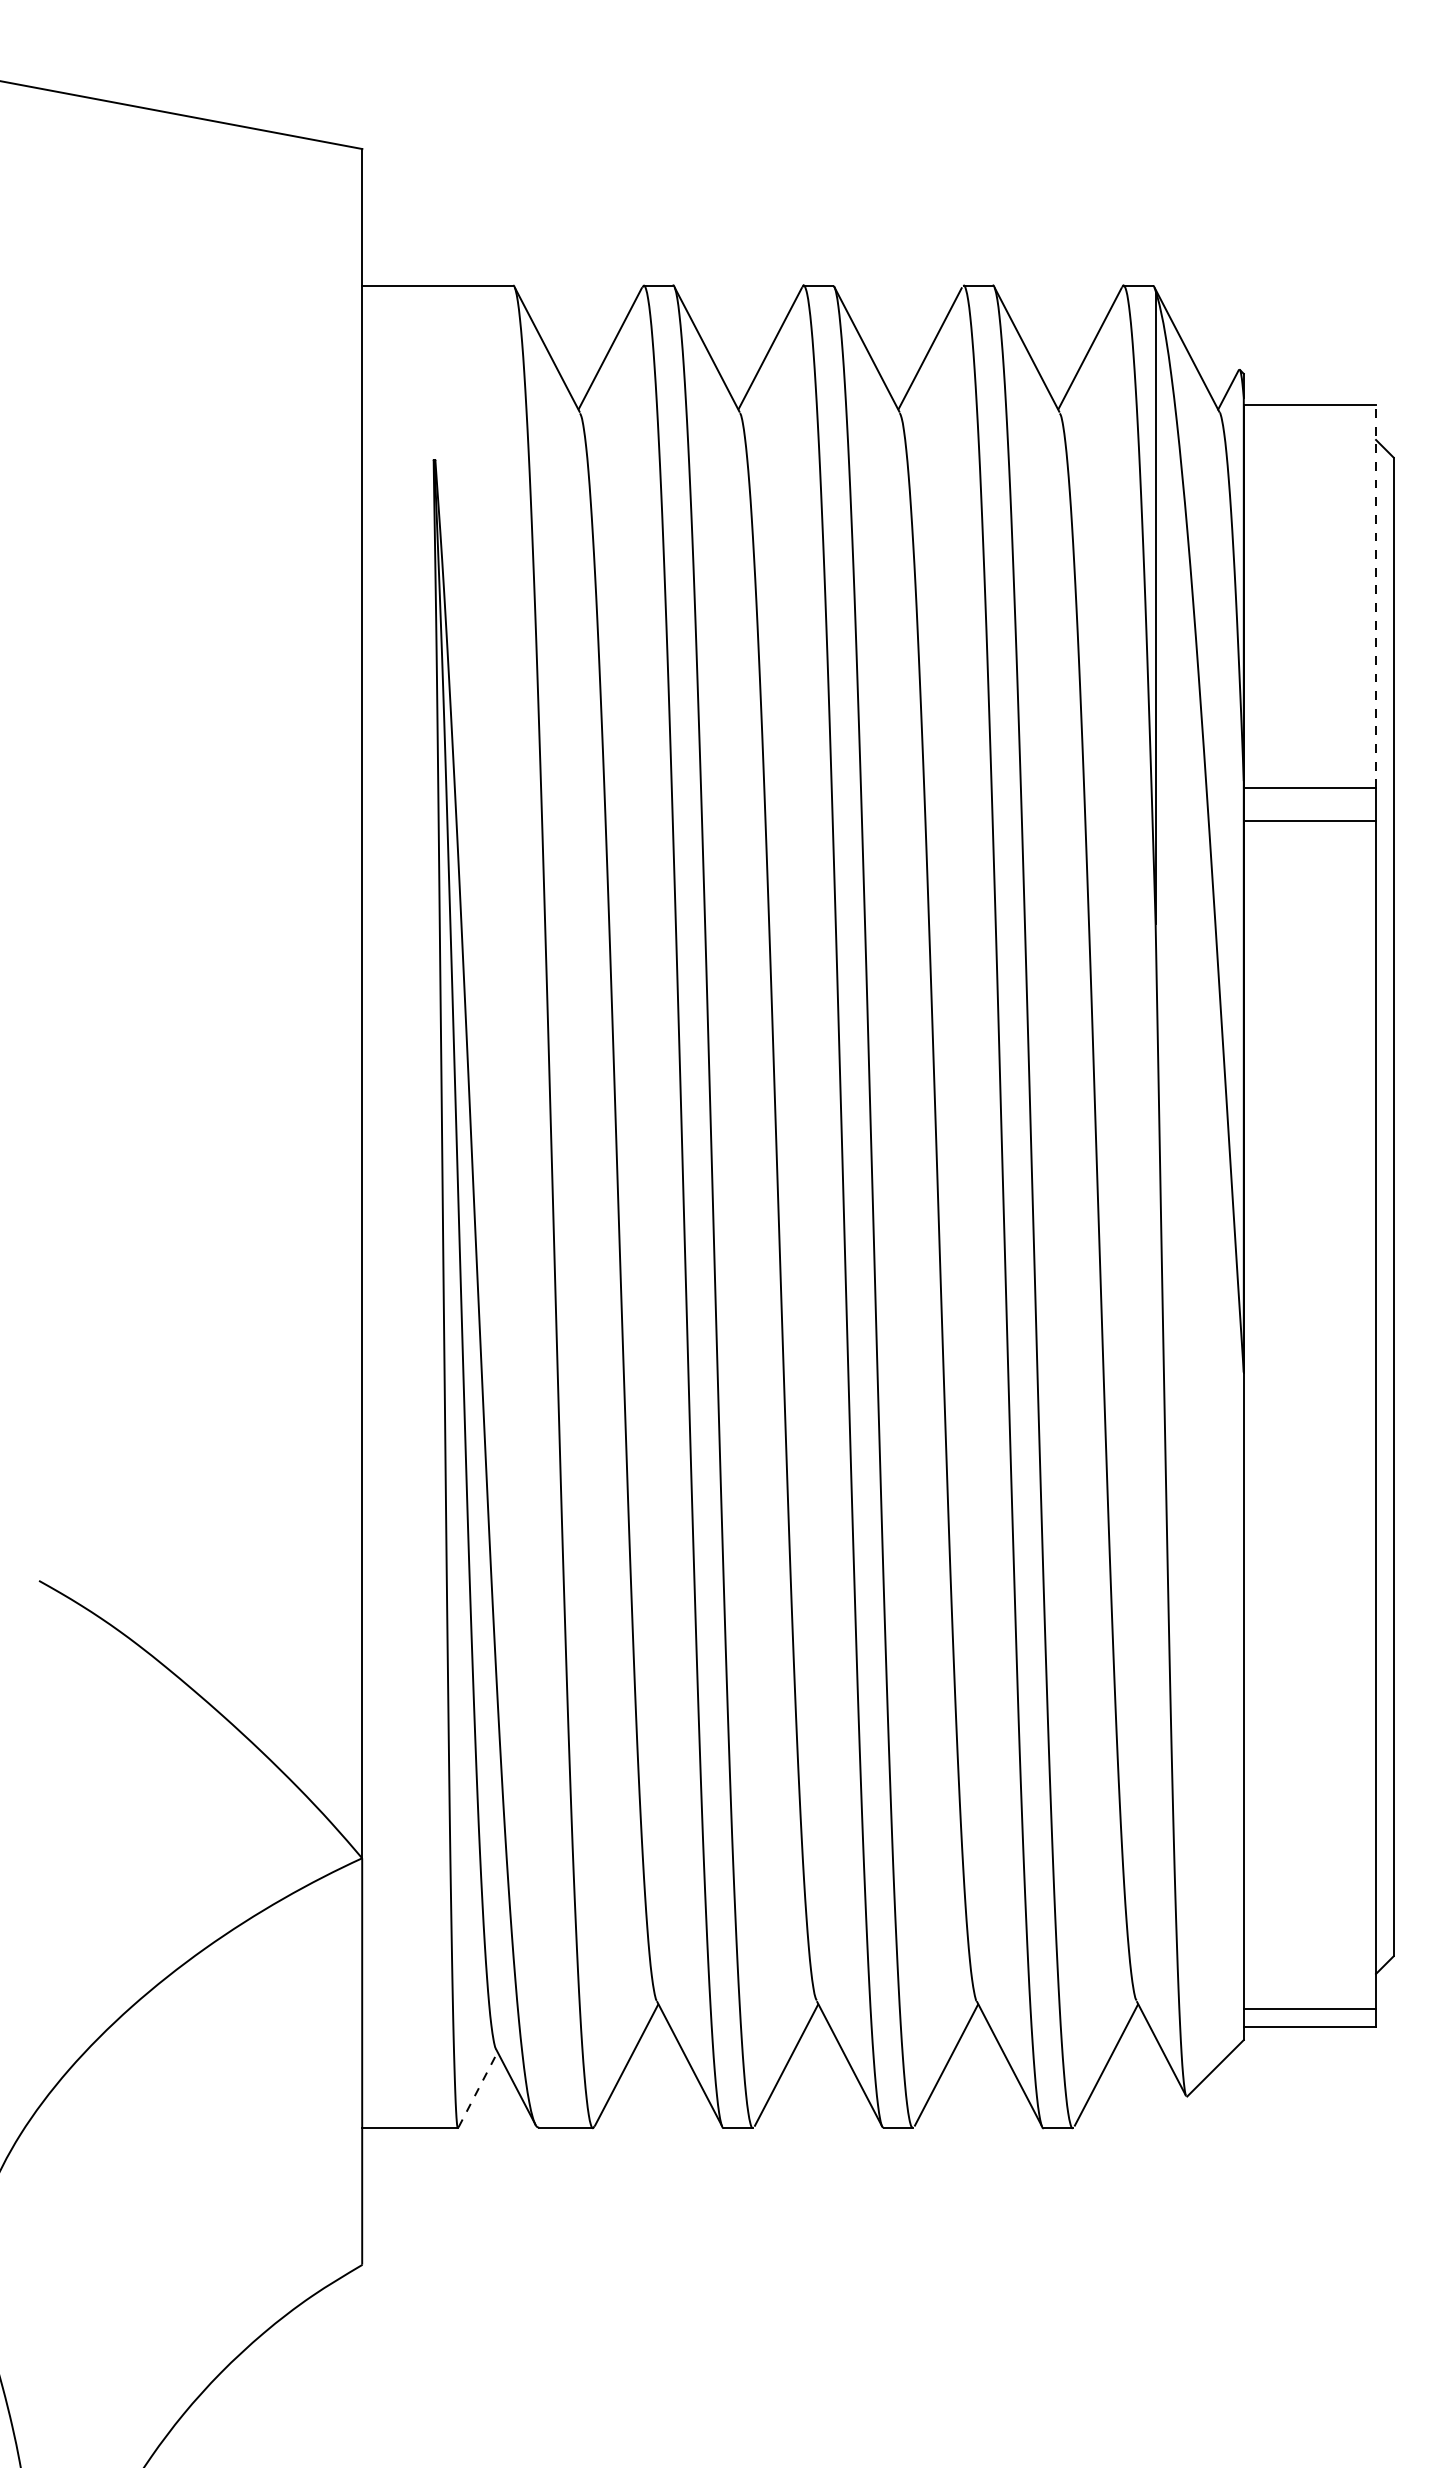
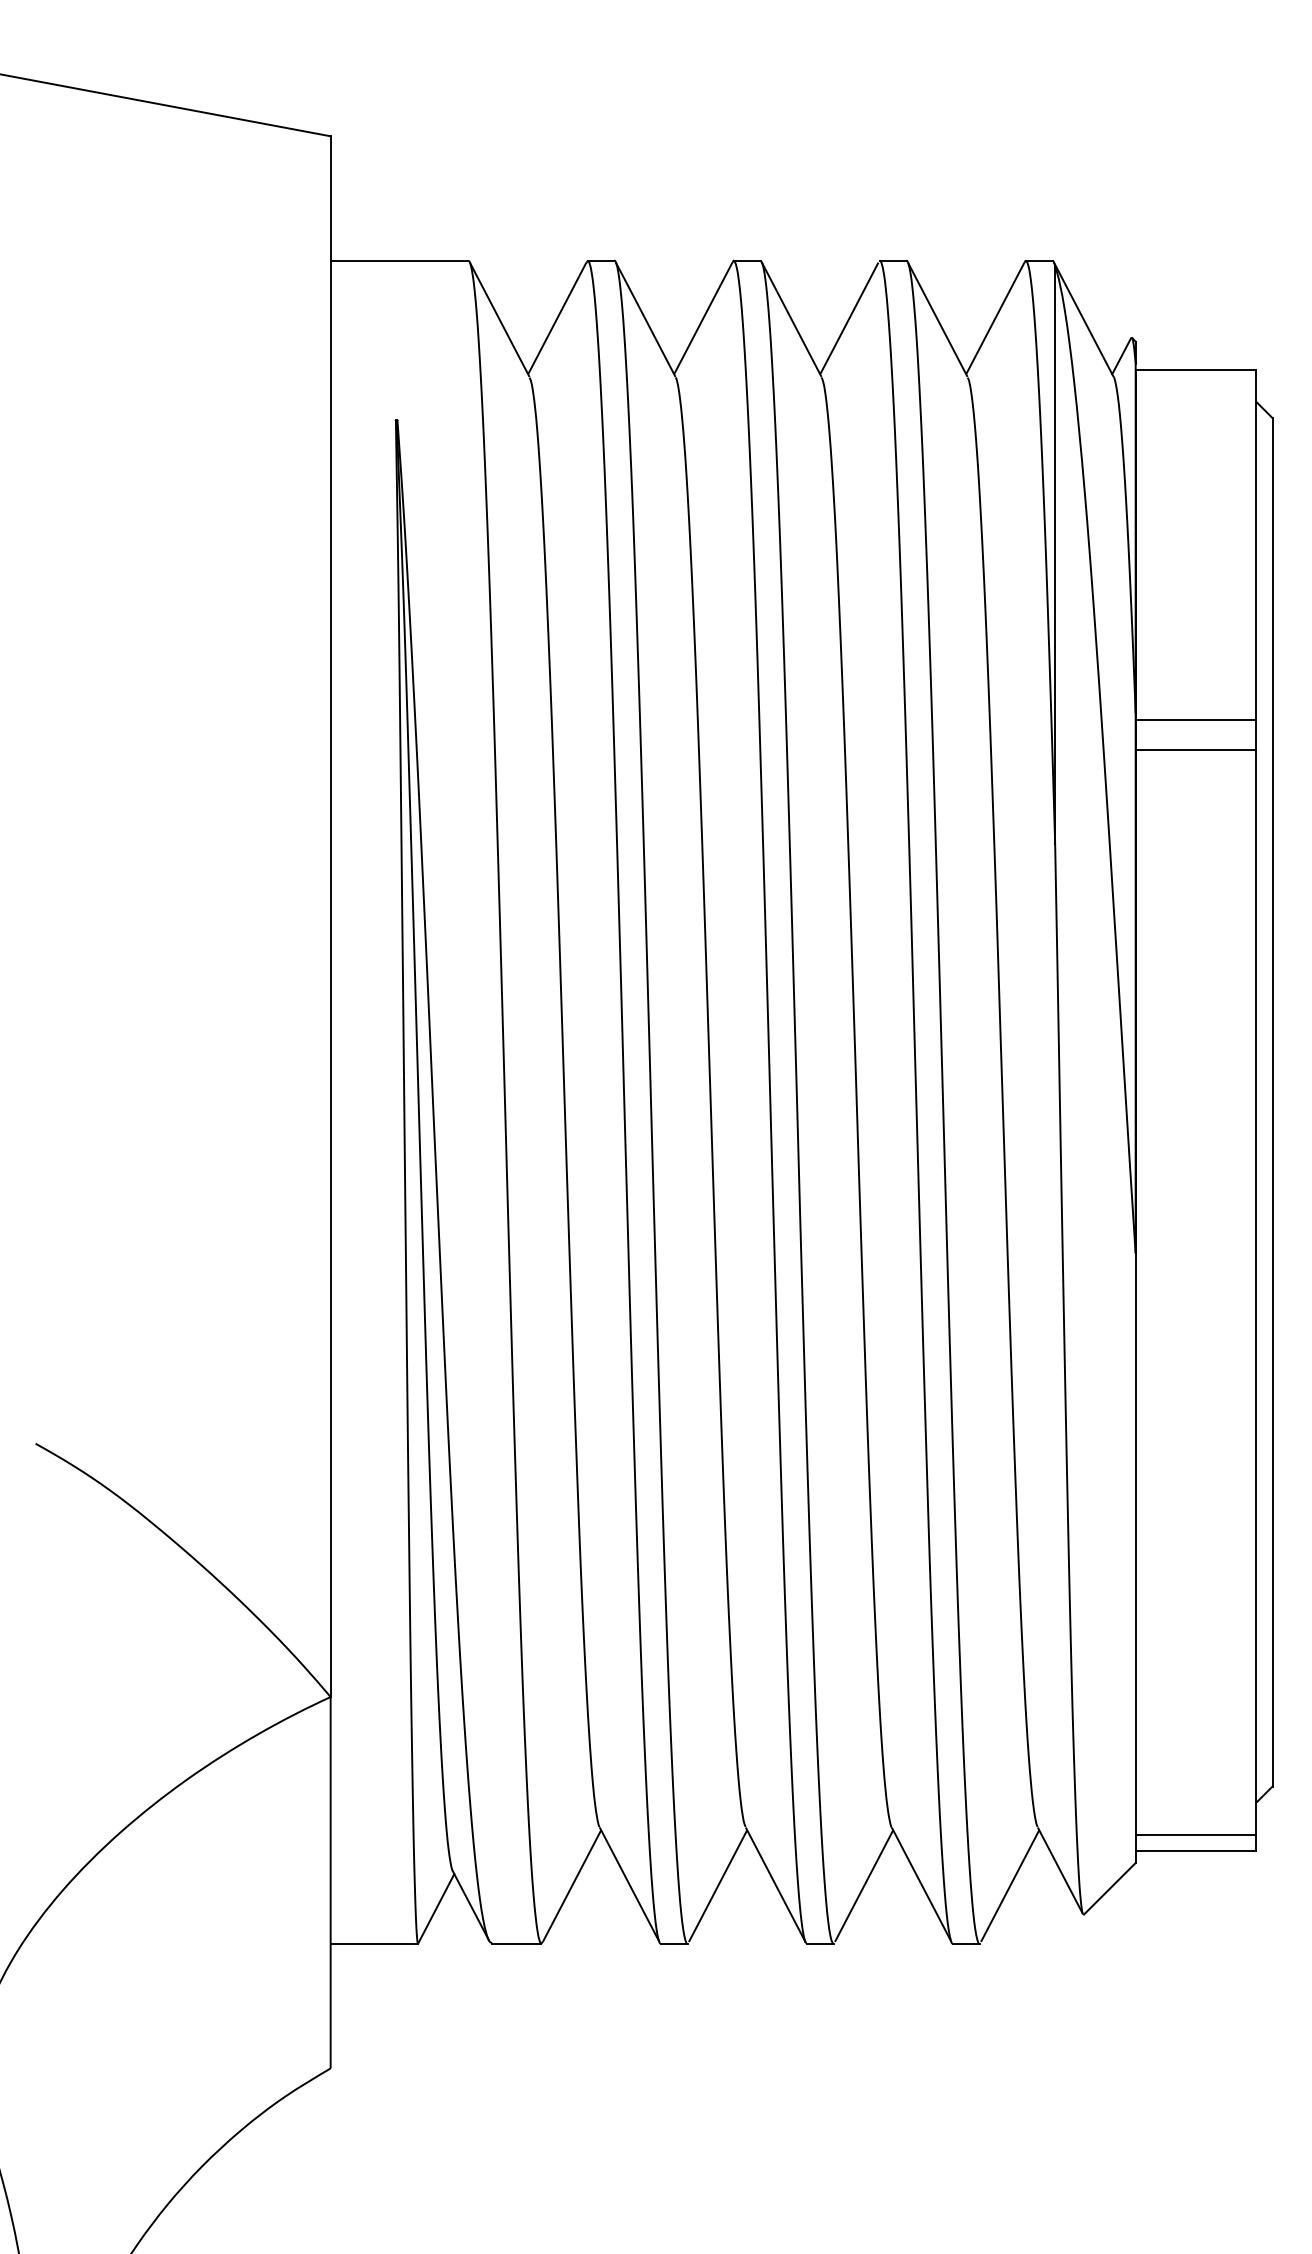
line: (1376, 596) -> (1256, 544), dashed -> solid
line: (478, 2089) -> (436, 1908), dashed -> solid

